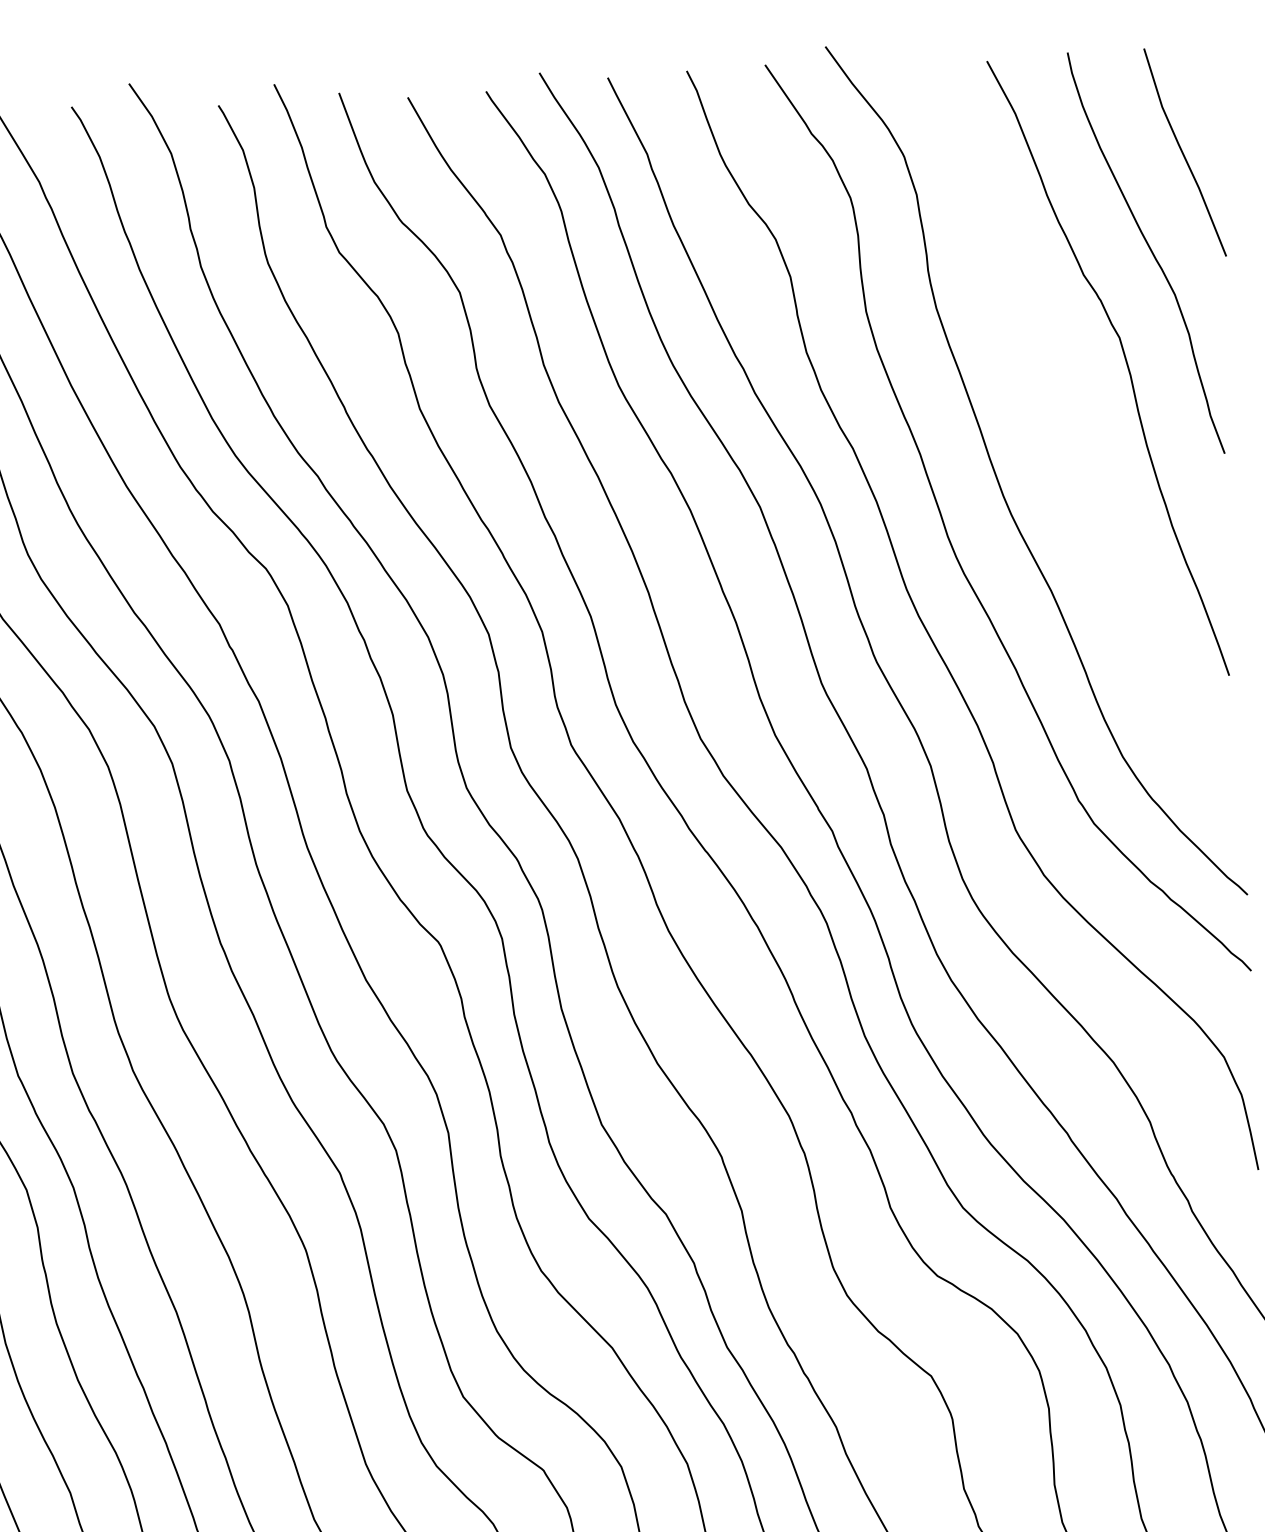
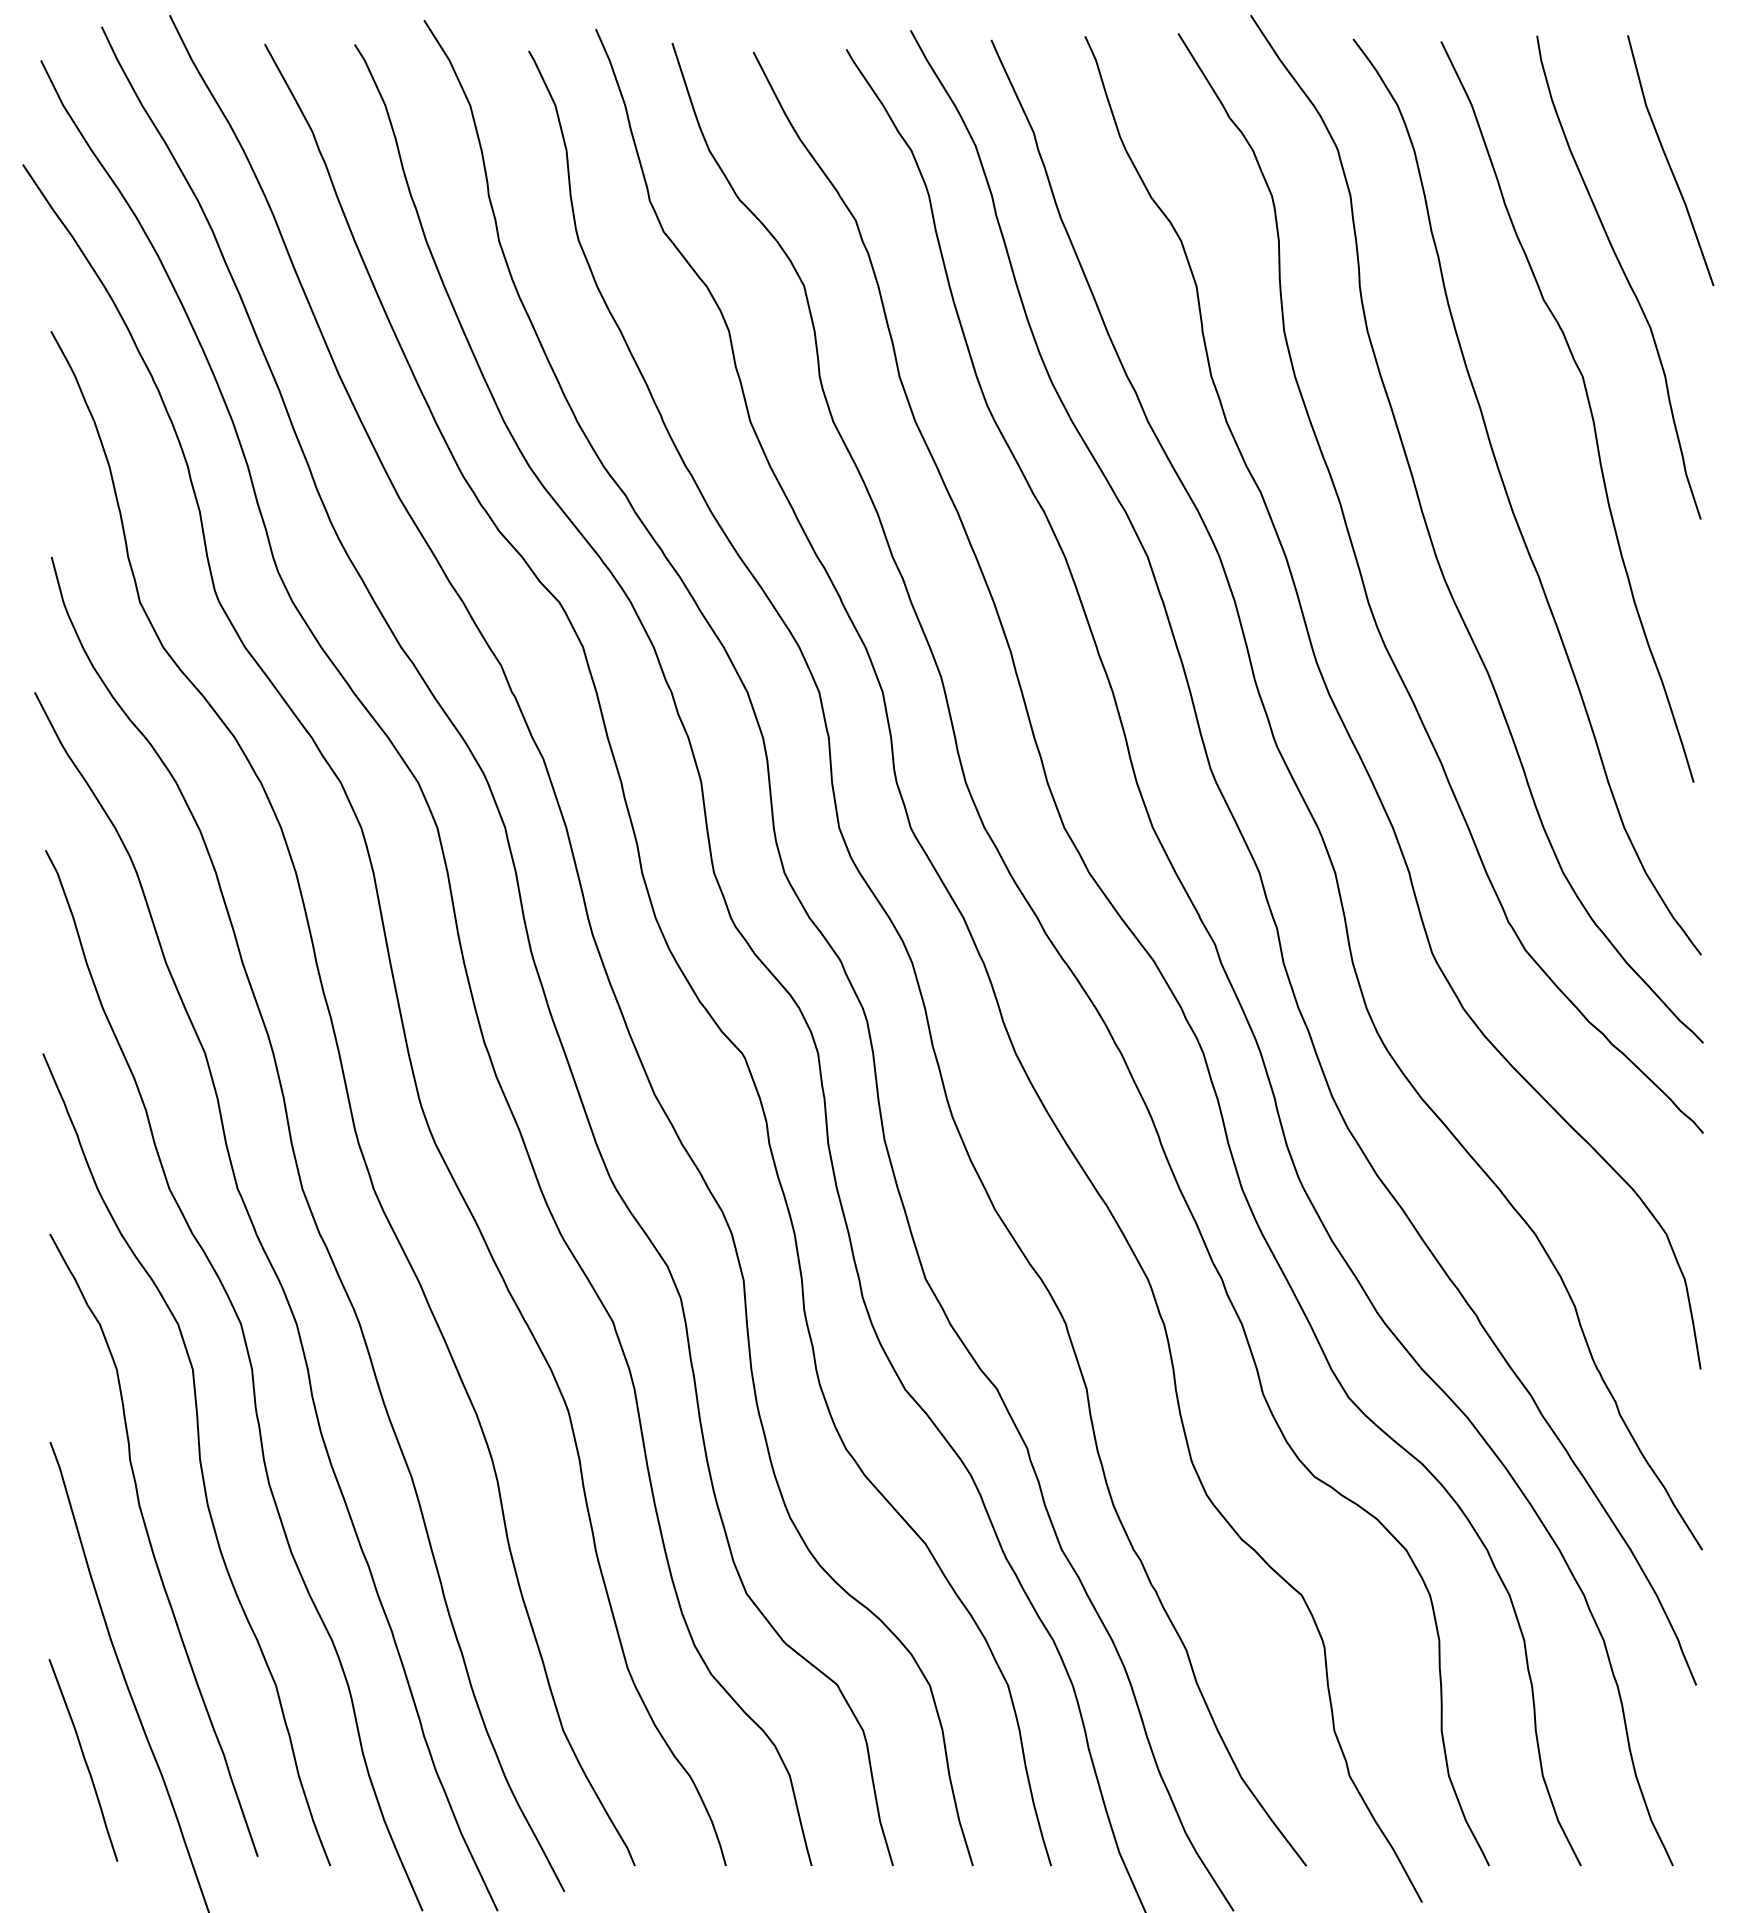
curve: (1063, 446) -> (1510, 501), added

